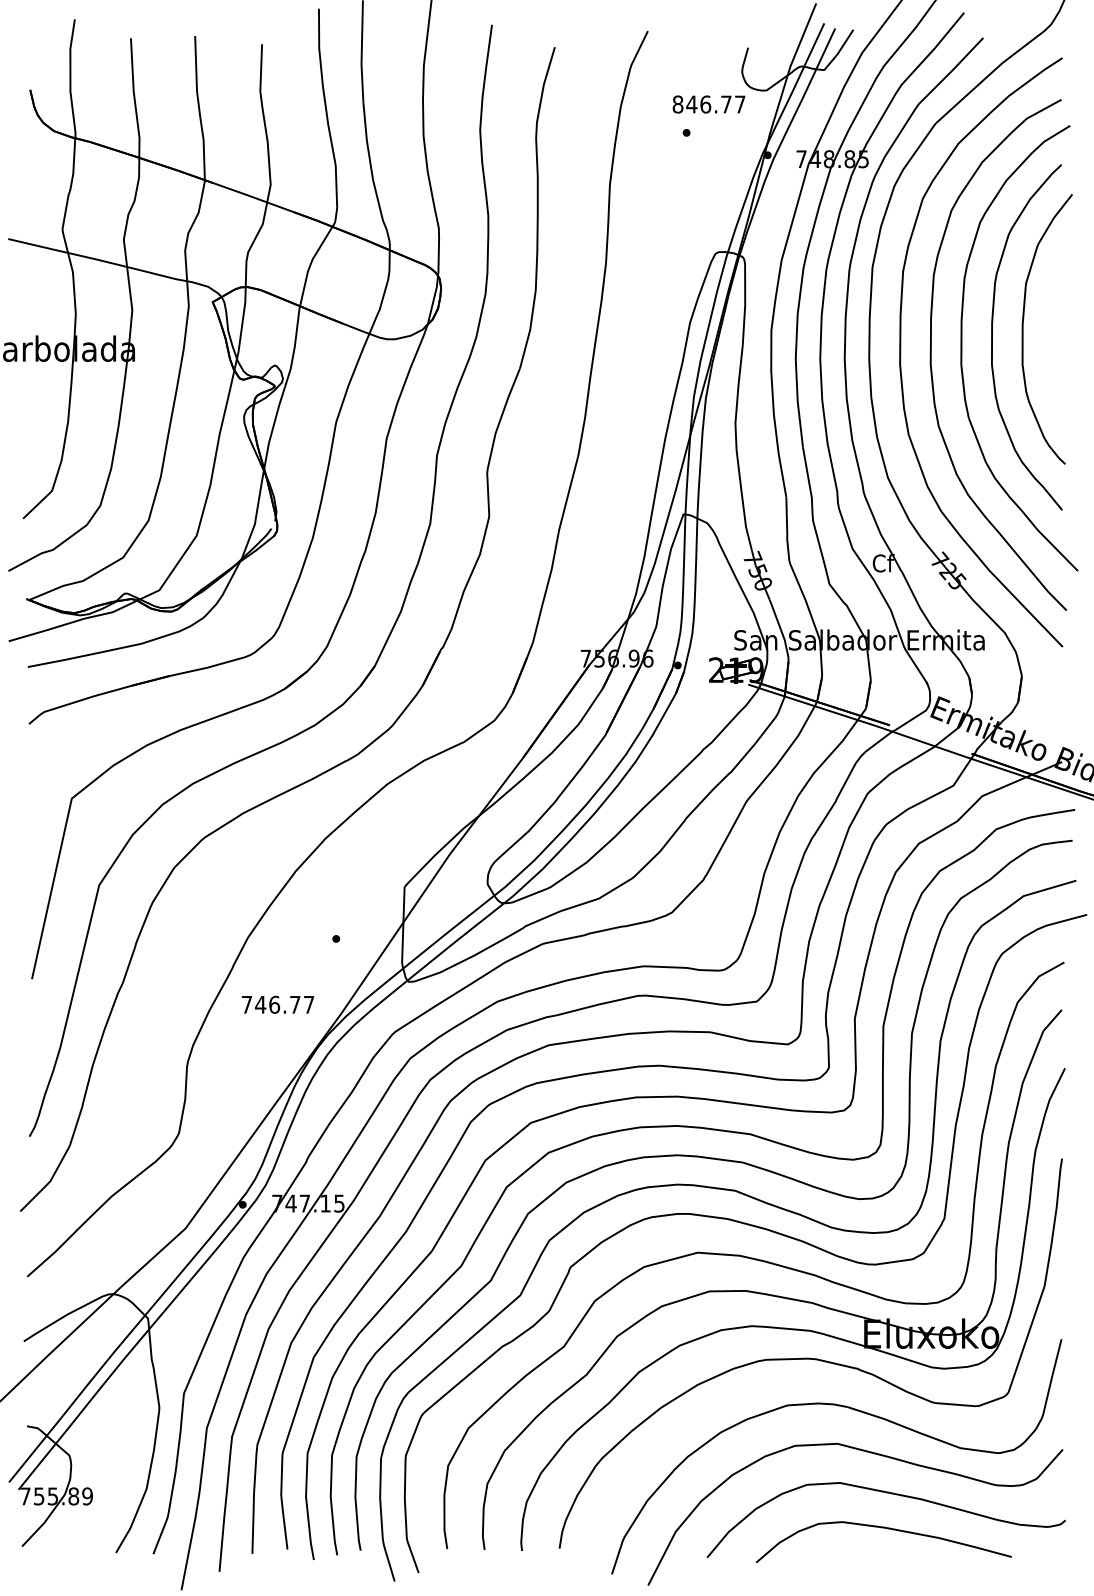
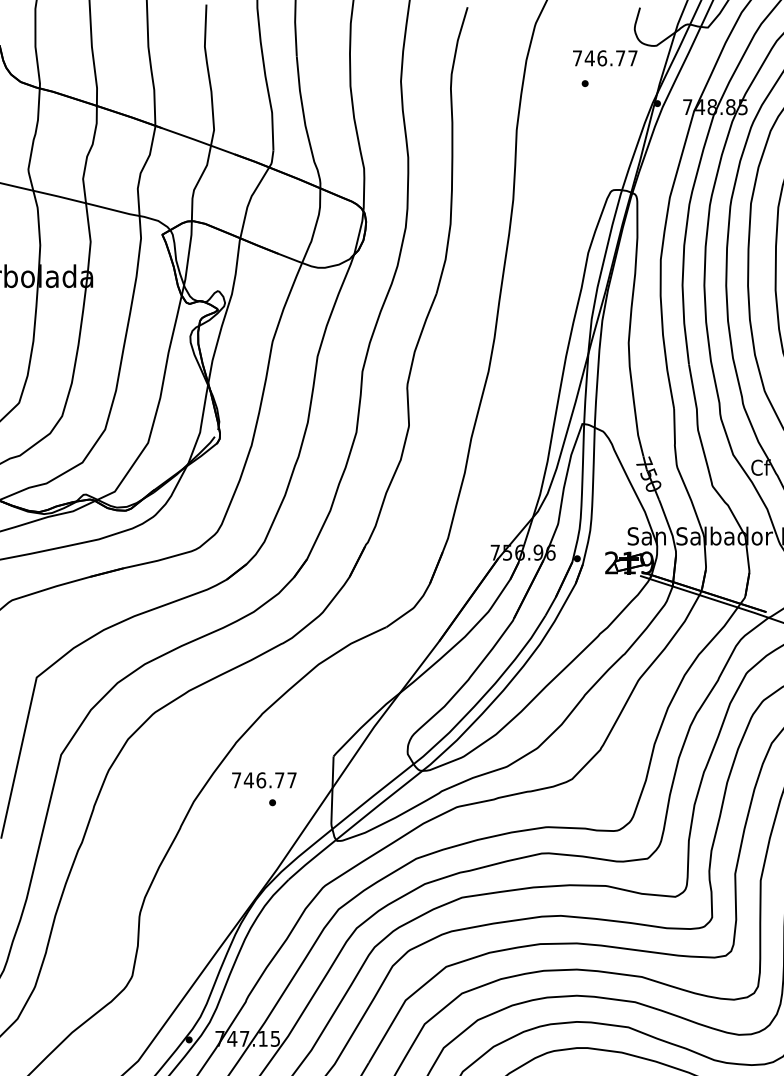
text: (677, 104) -> (577, 58), 846.77 -> 746.77
text: (277, 1004) -> (263, 780), moved

